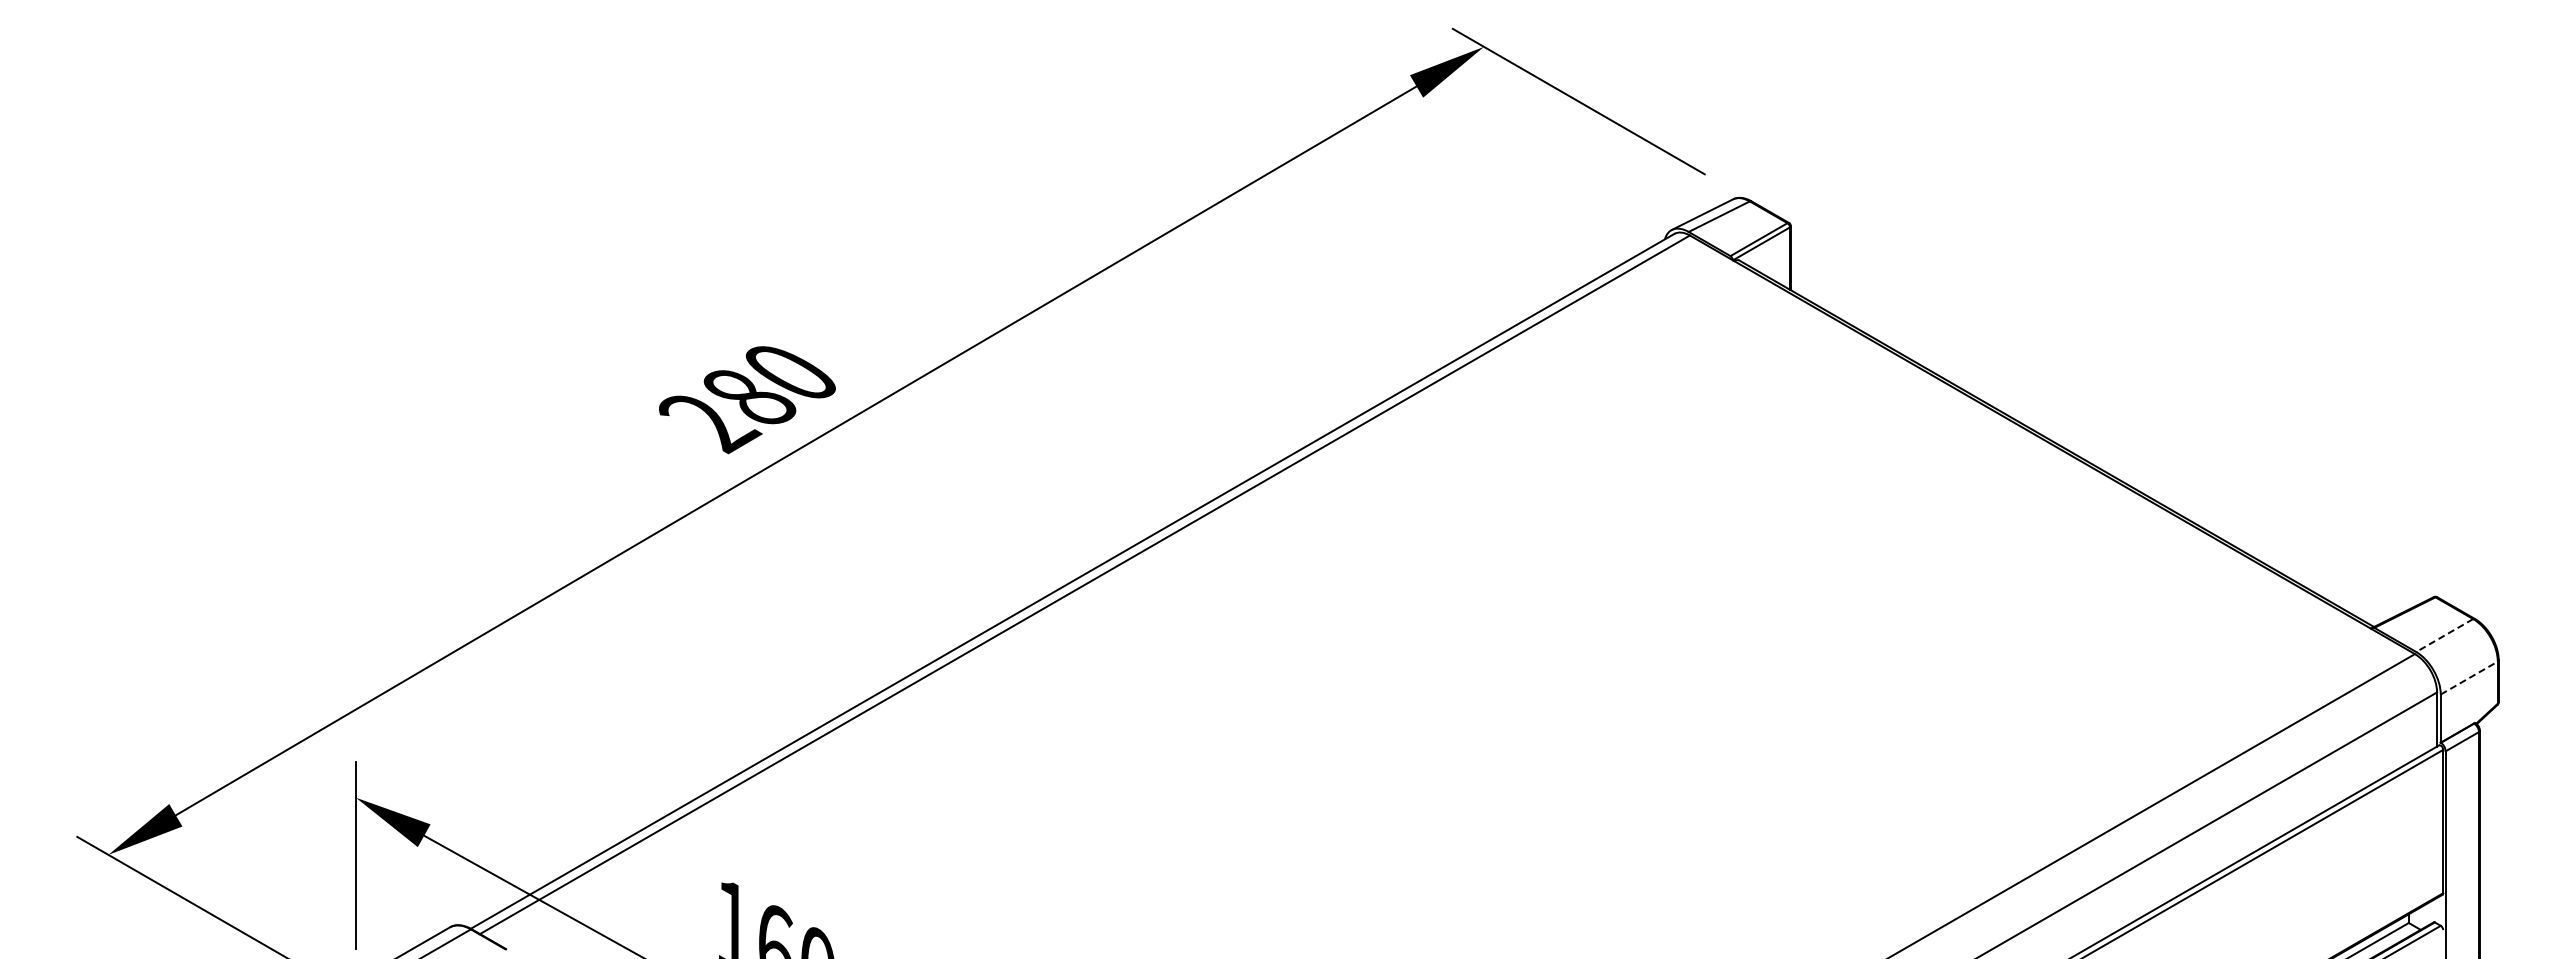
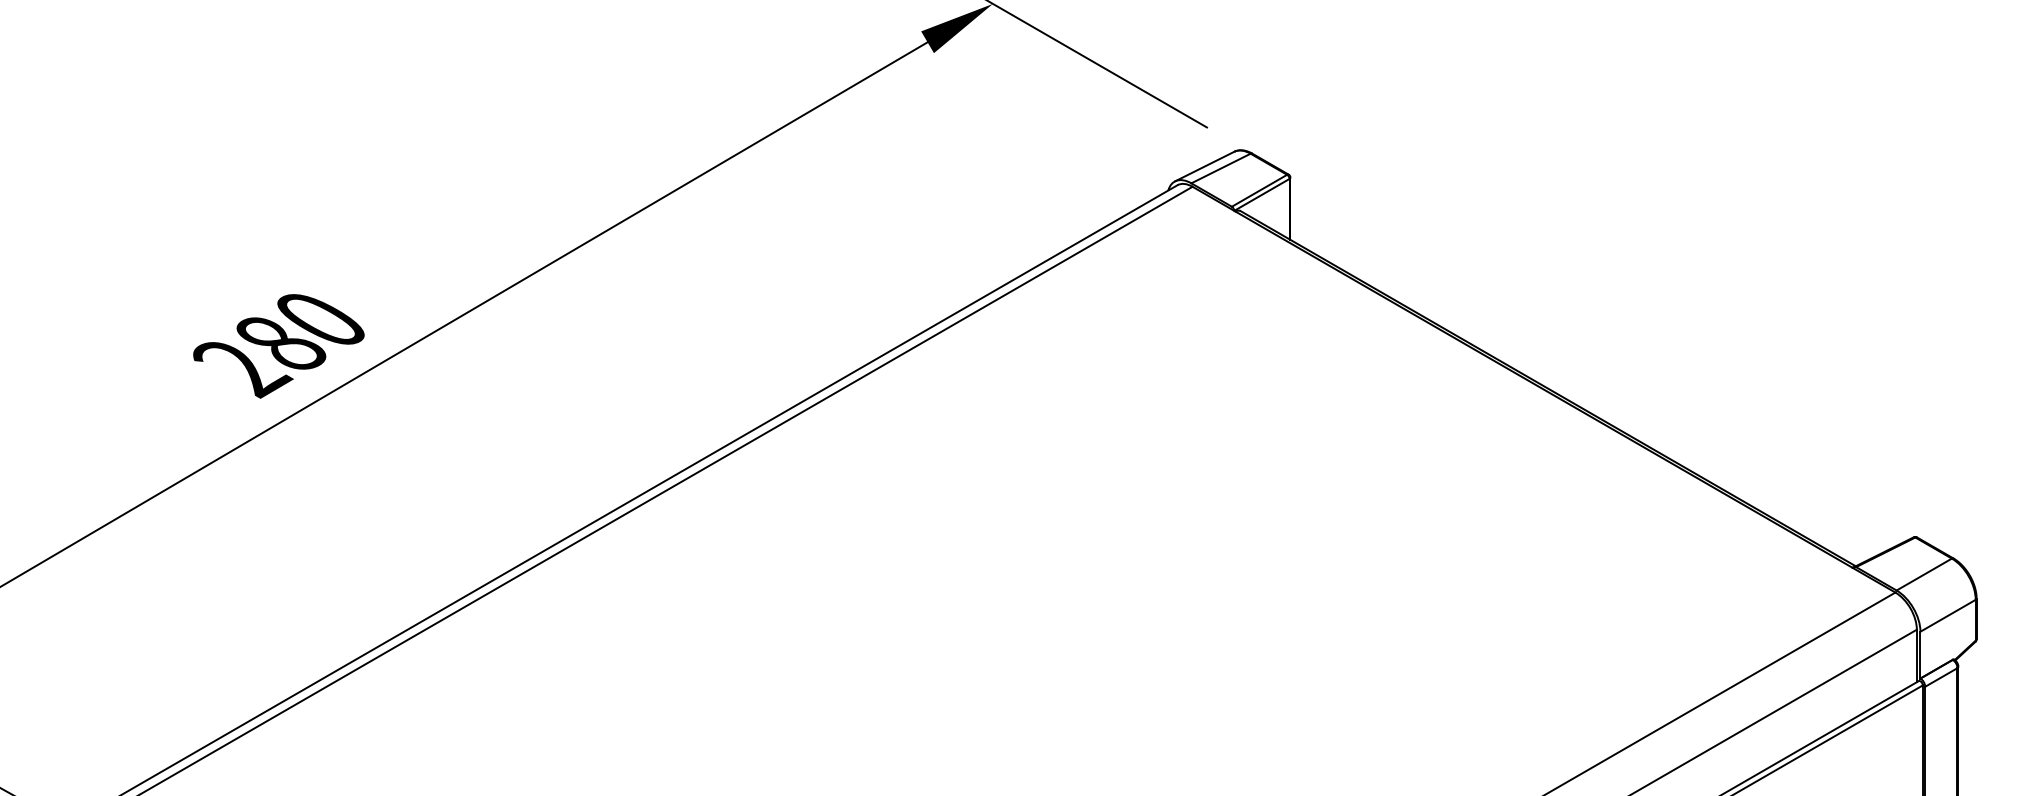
line: (2444, 635) -> (1924, 574), dashed -> solid
line: (2469, 678) -> (1948, 616), dashed -> solid

